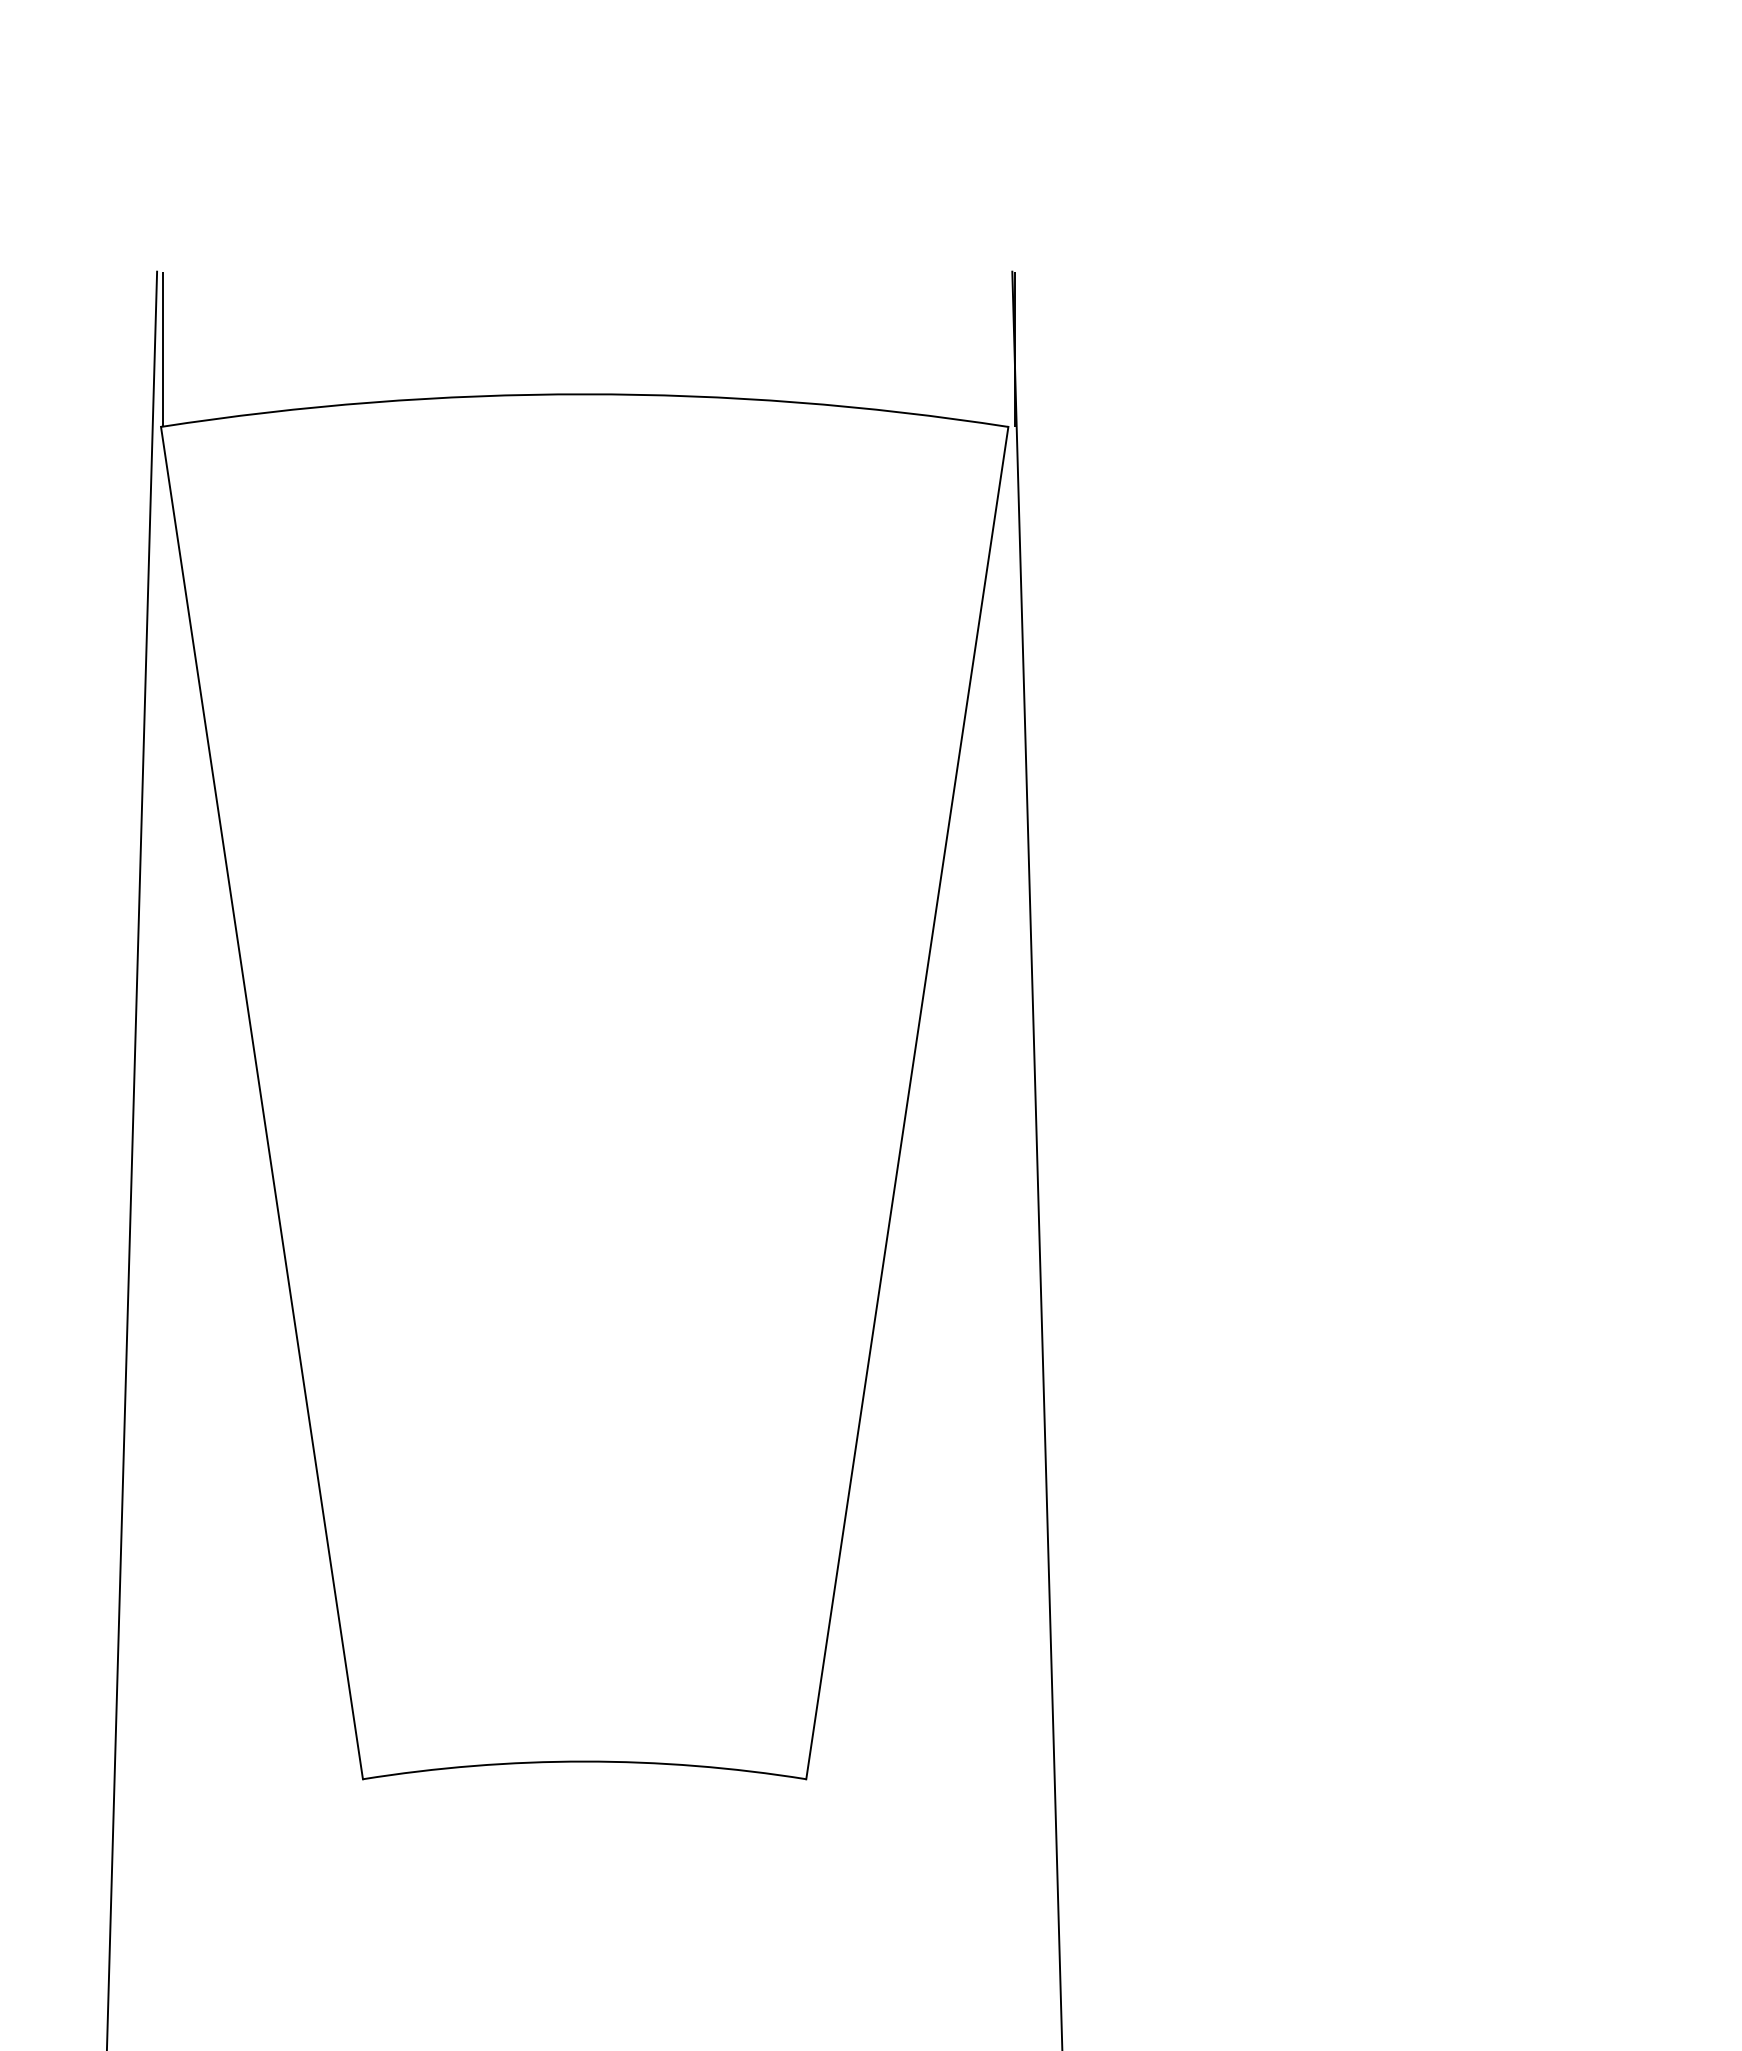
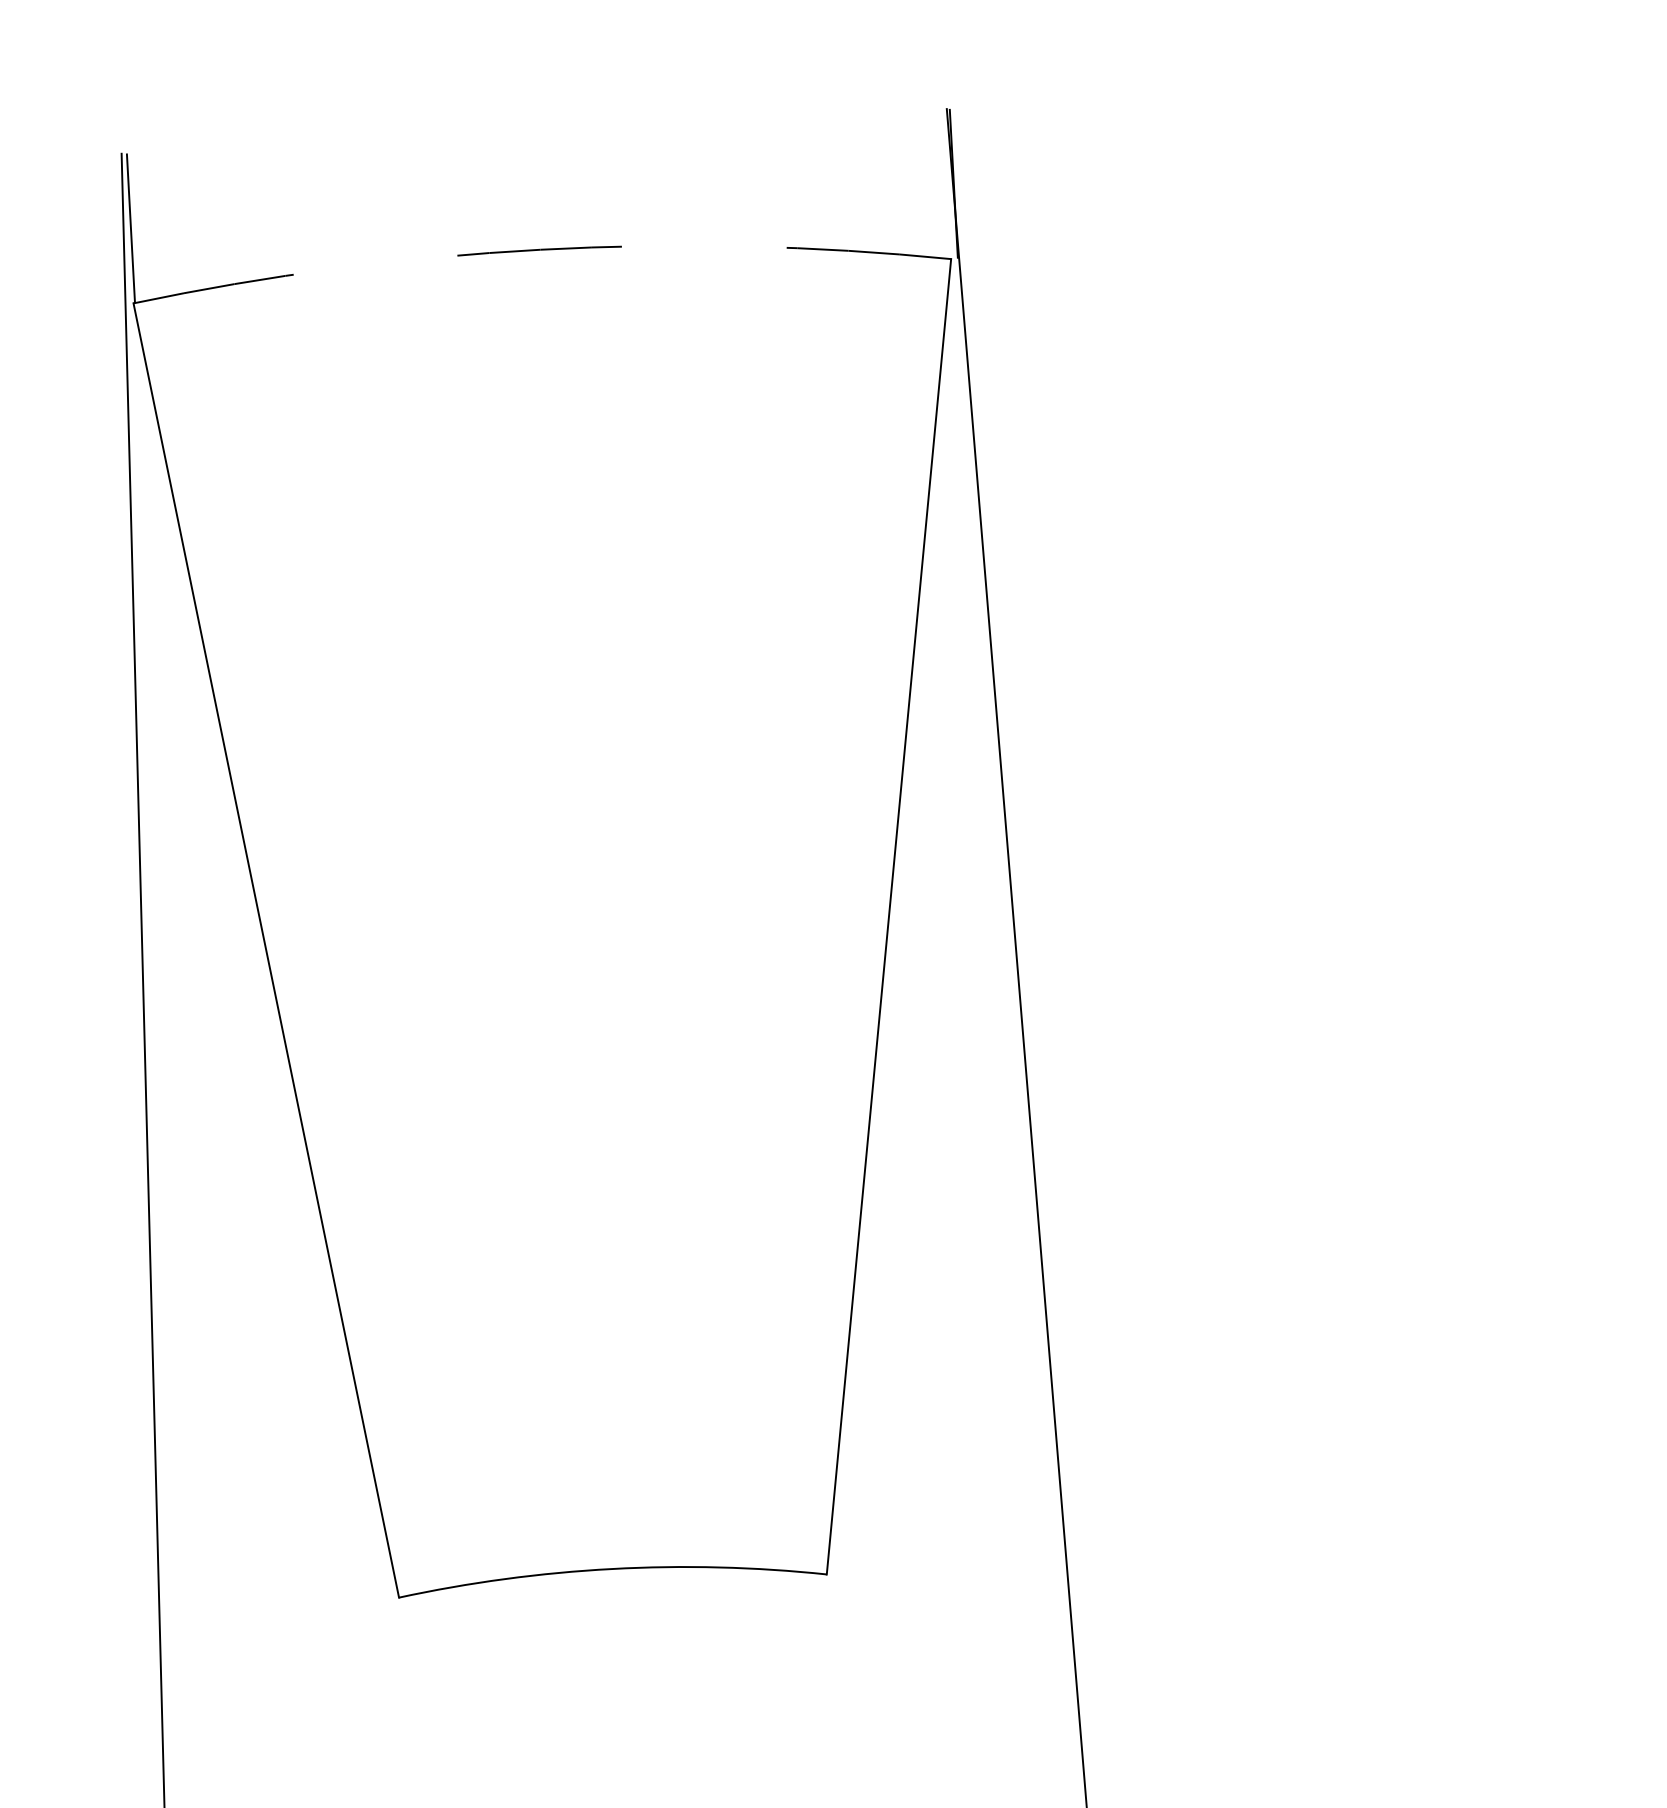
arc: (584, 394) -> (540, 249), solid -> dashed

